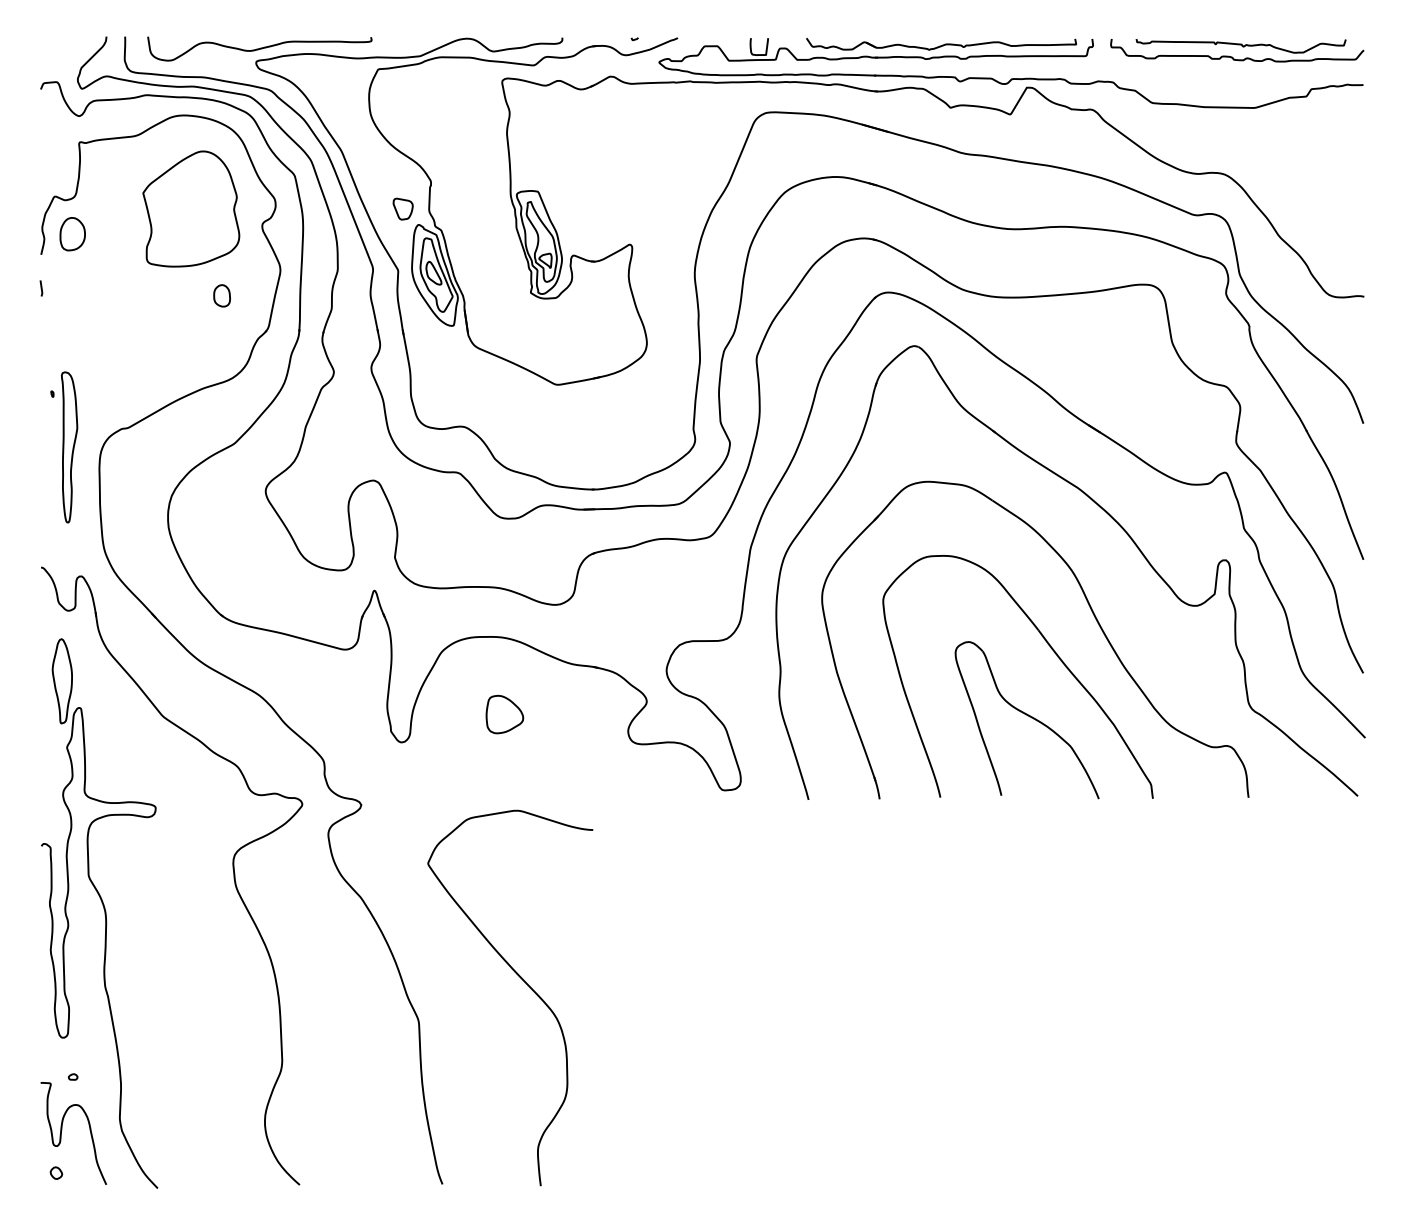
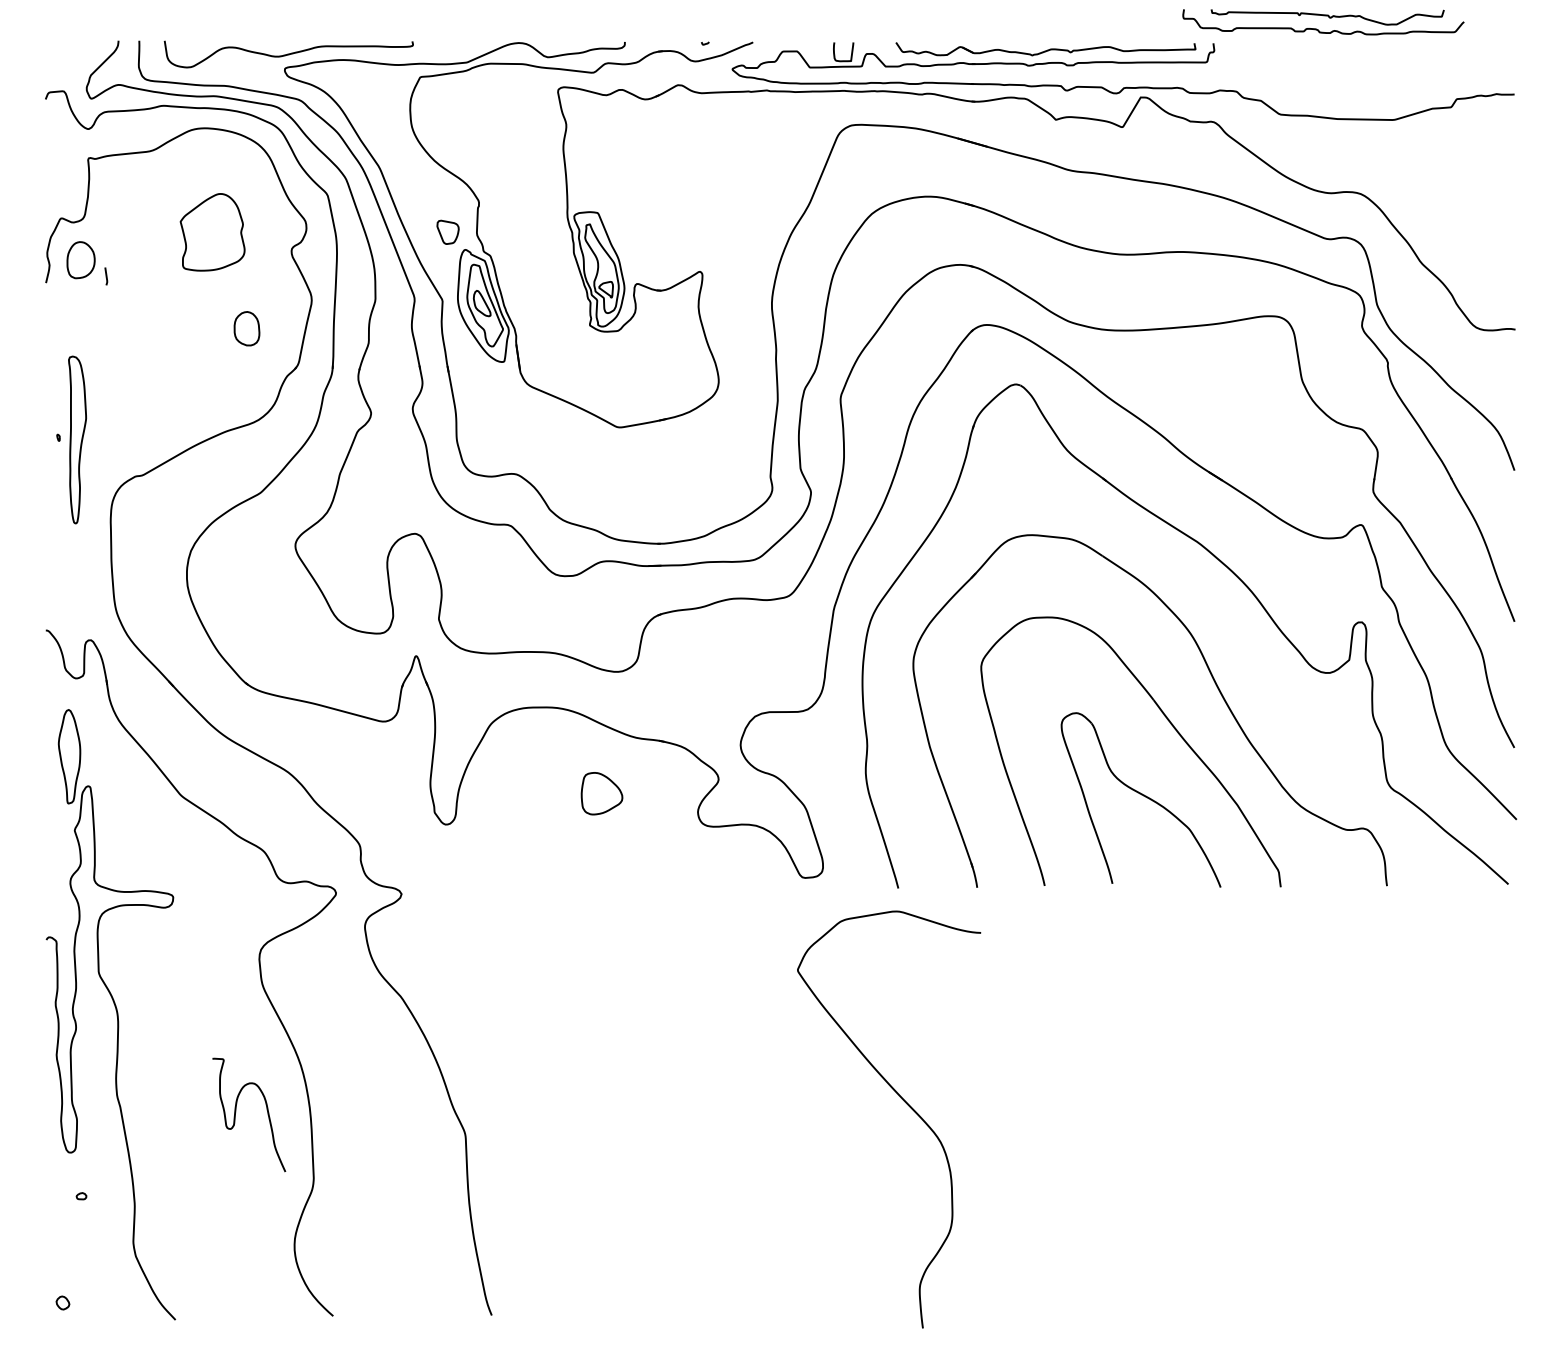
part: (1237, 50) -> (1323, 22), moved
part: (191, 209) -> (212, 232), size x0.6
line: (41, 288) -> (106, 276), moved
part: (221, 295) -> (246, 328), size x1.4
part: (69, 446) -> (77, 439), moved
part: (504, 714) -> (601, 793), moved
curve: (525, 983) -> (905, 1103), moved
curve: (62, 1131) -> (236, 1112), moved

